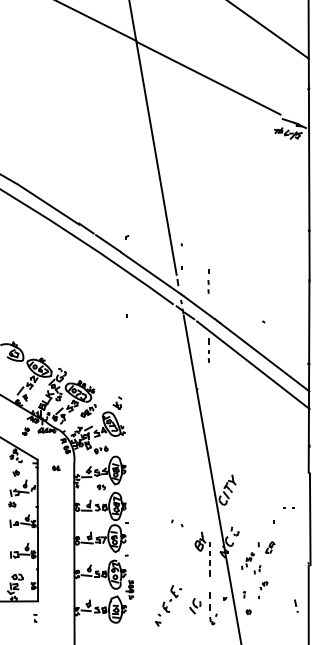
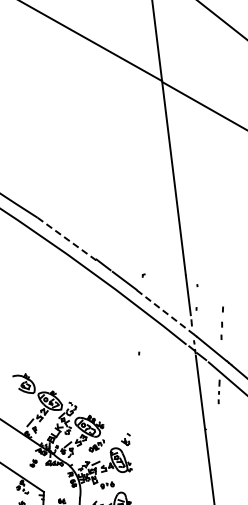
line: (48, 204) -> (67, 239), solid -> dashed
line: (151, 273) -> (165, 312), solid -> dashed
part: (208, 281) -> (222, 323), size x1.4

